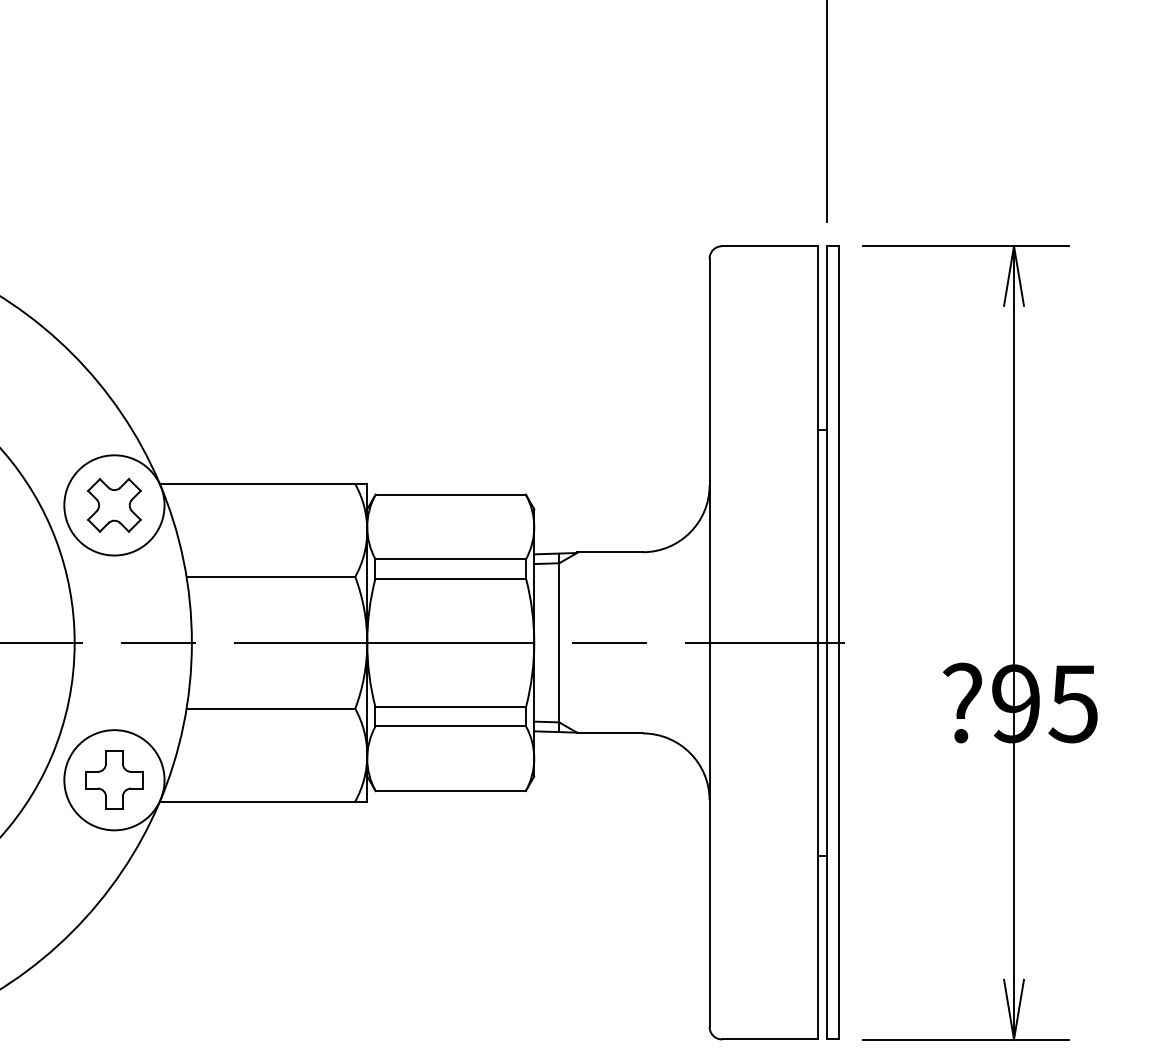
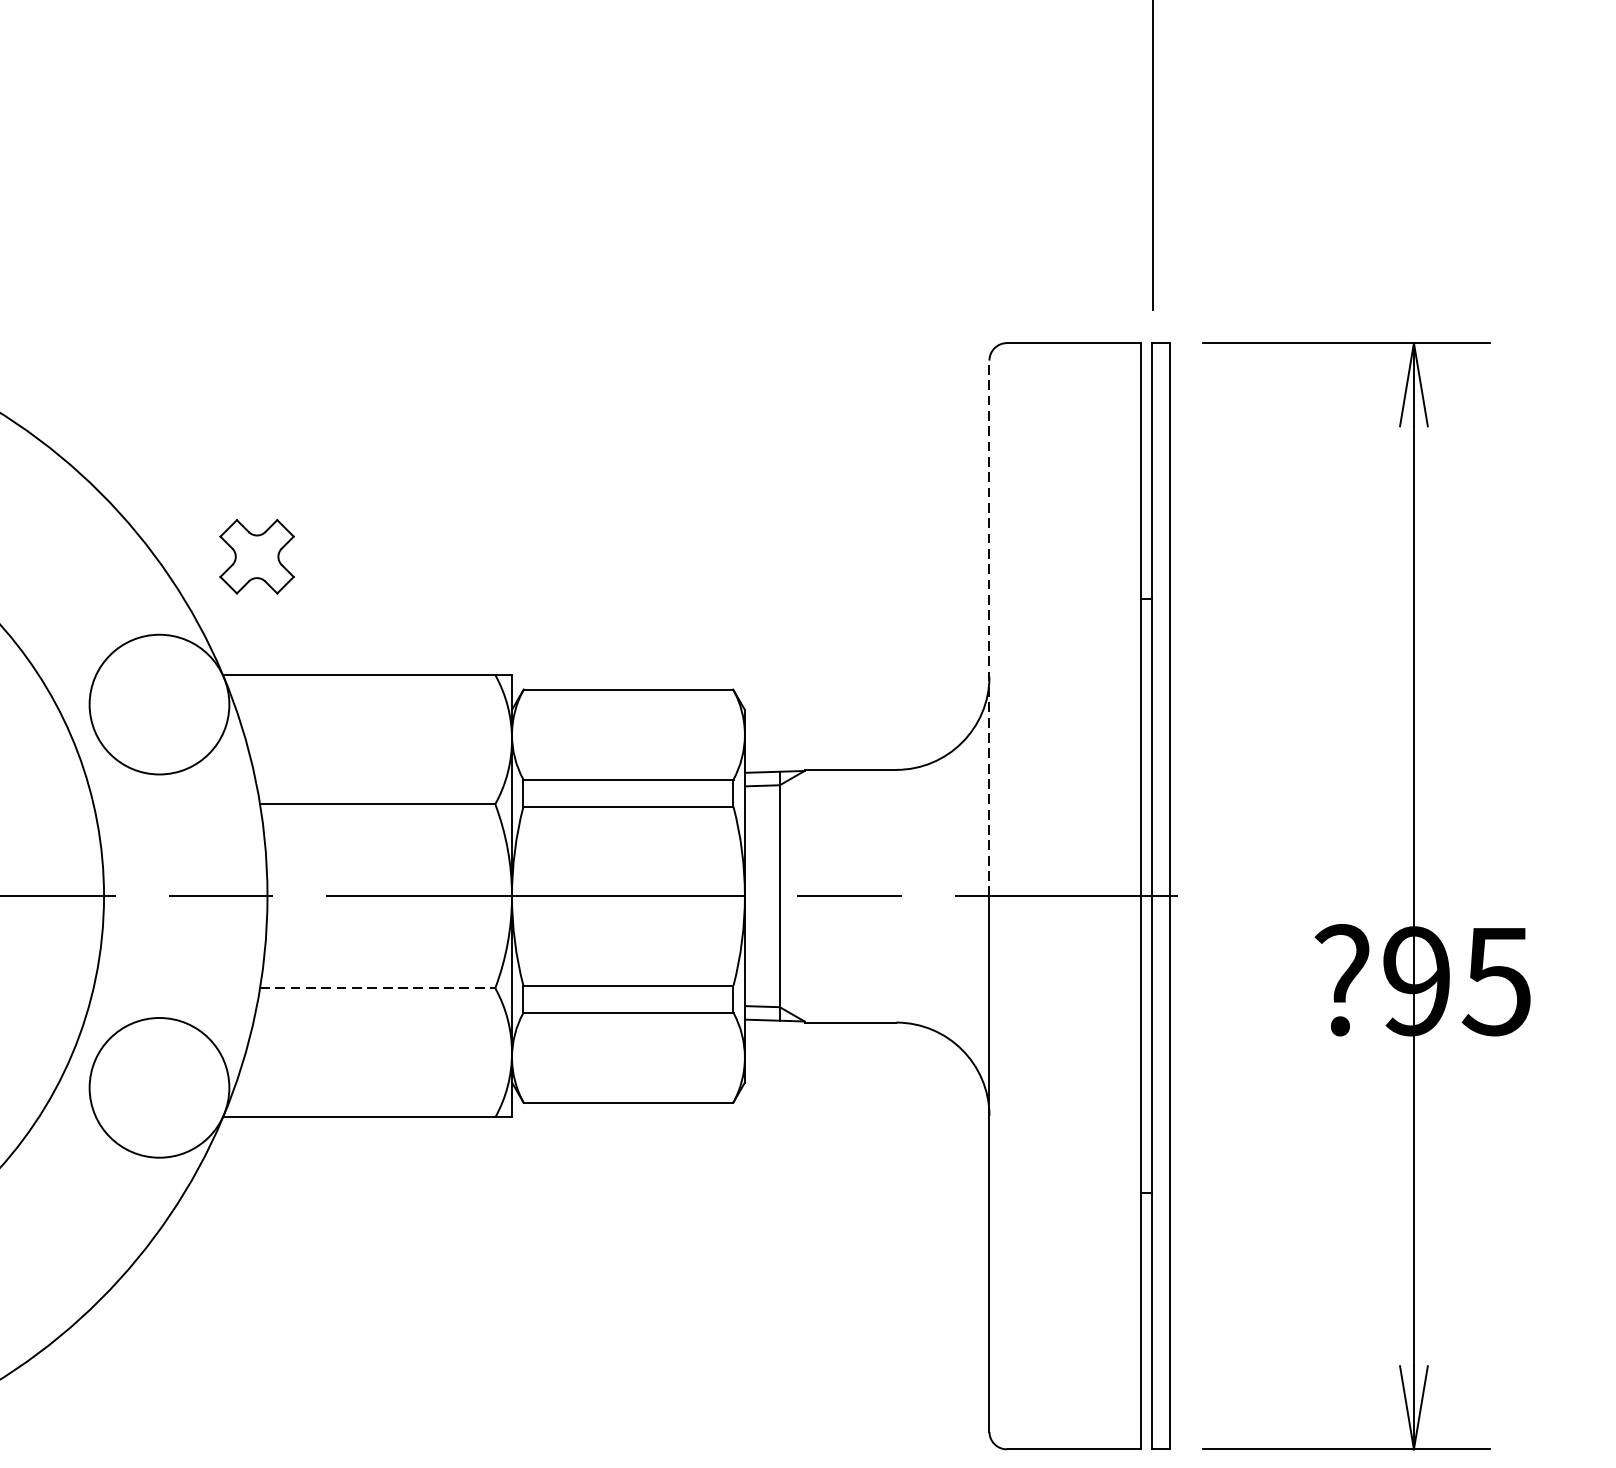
line: (709, 450) -> (989, 628), solid -> dashed
part: (114, 505) -> (257, 556), moved
line: (271, 708) -> (378, 987), solid -> dashed
part: (114, 779) -> (159, 1086), removed

